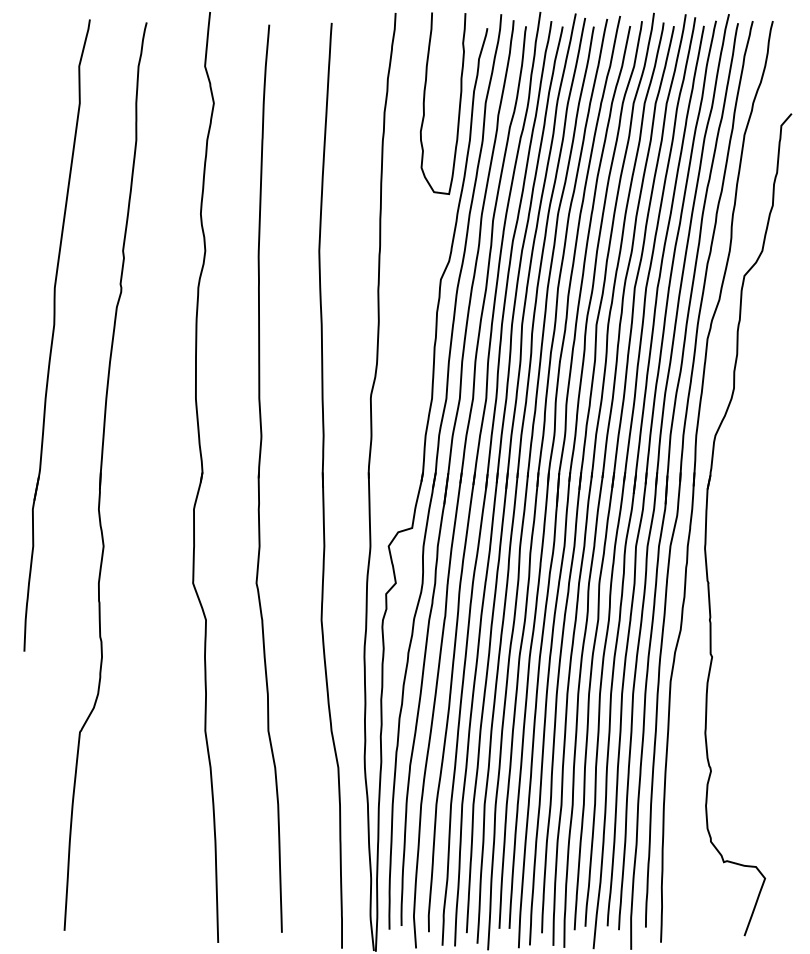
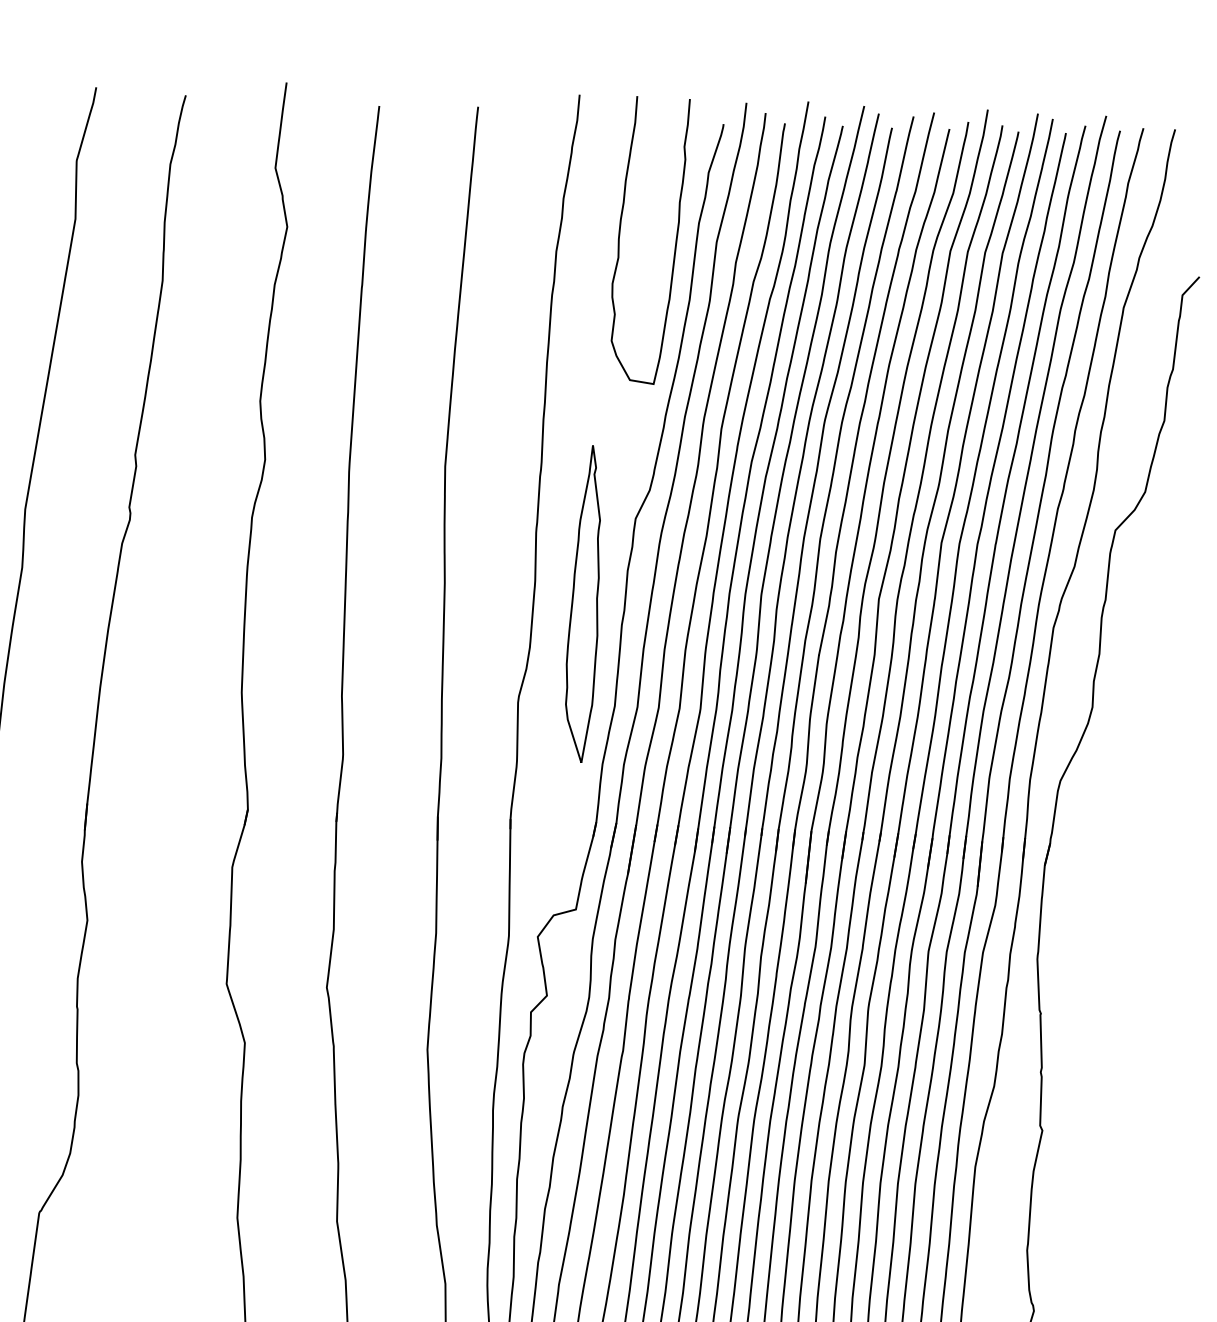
part: (409, 334) -> (582, 603), added

